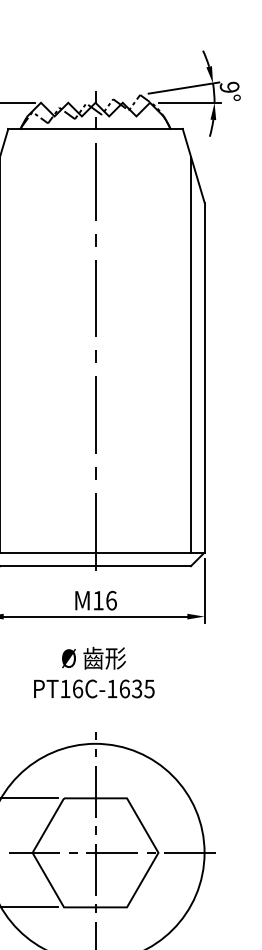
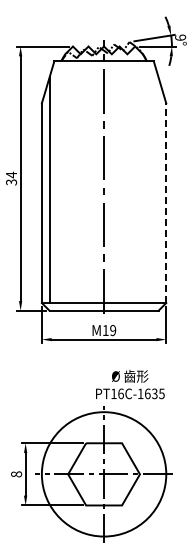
line: (190, 355) -> (158, 190), removed
line: (204, 378) -> (166, 203), solid -> dashed
text: (112, 600) -> (113, 330), 16 -> 19
text: (94, 672) -> (130, 384), moved

